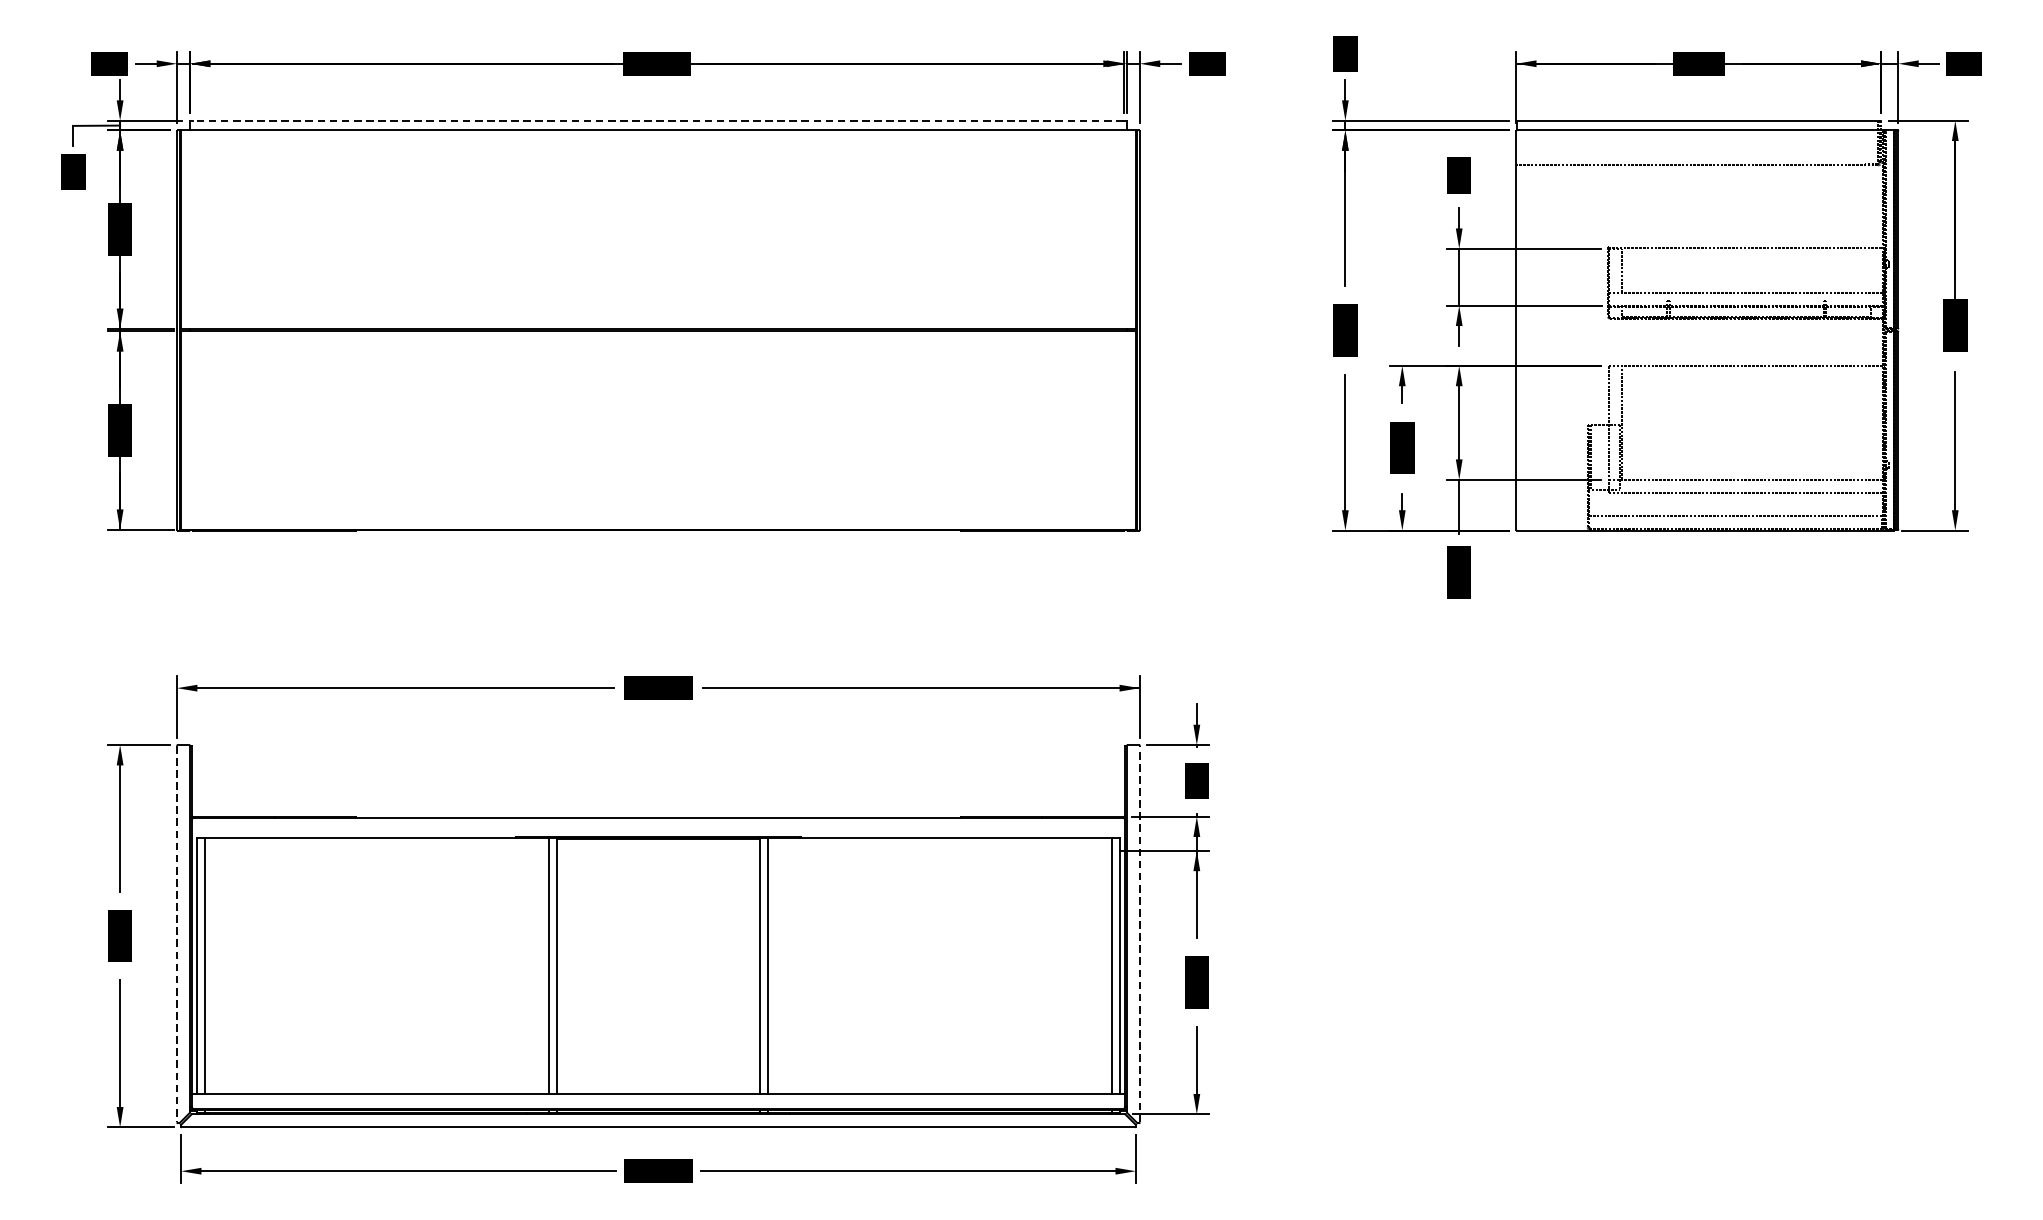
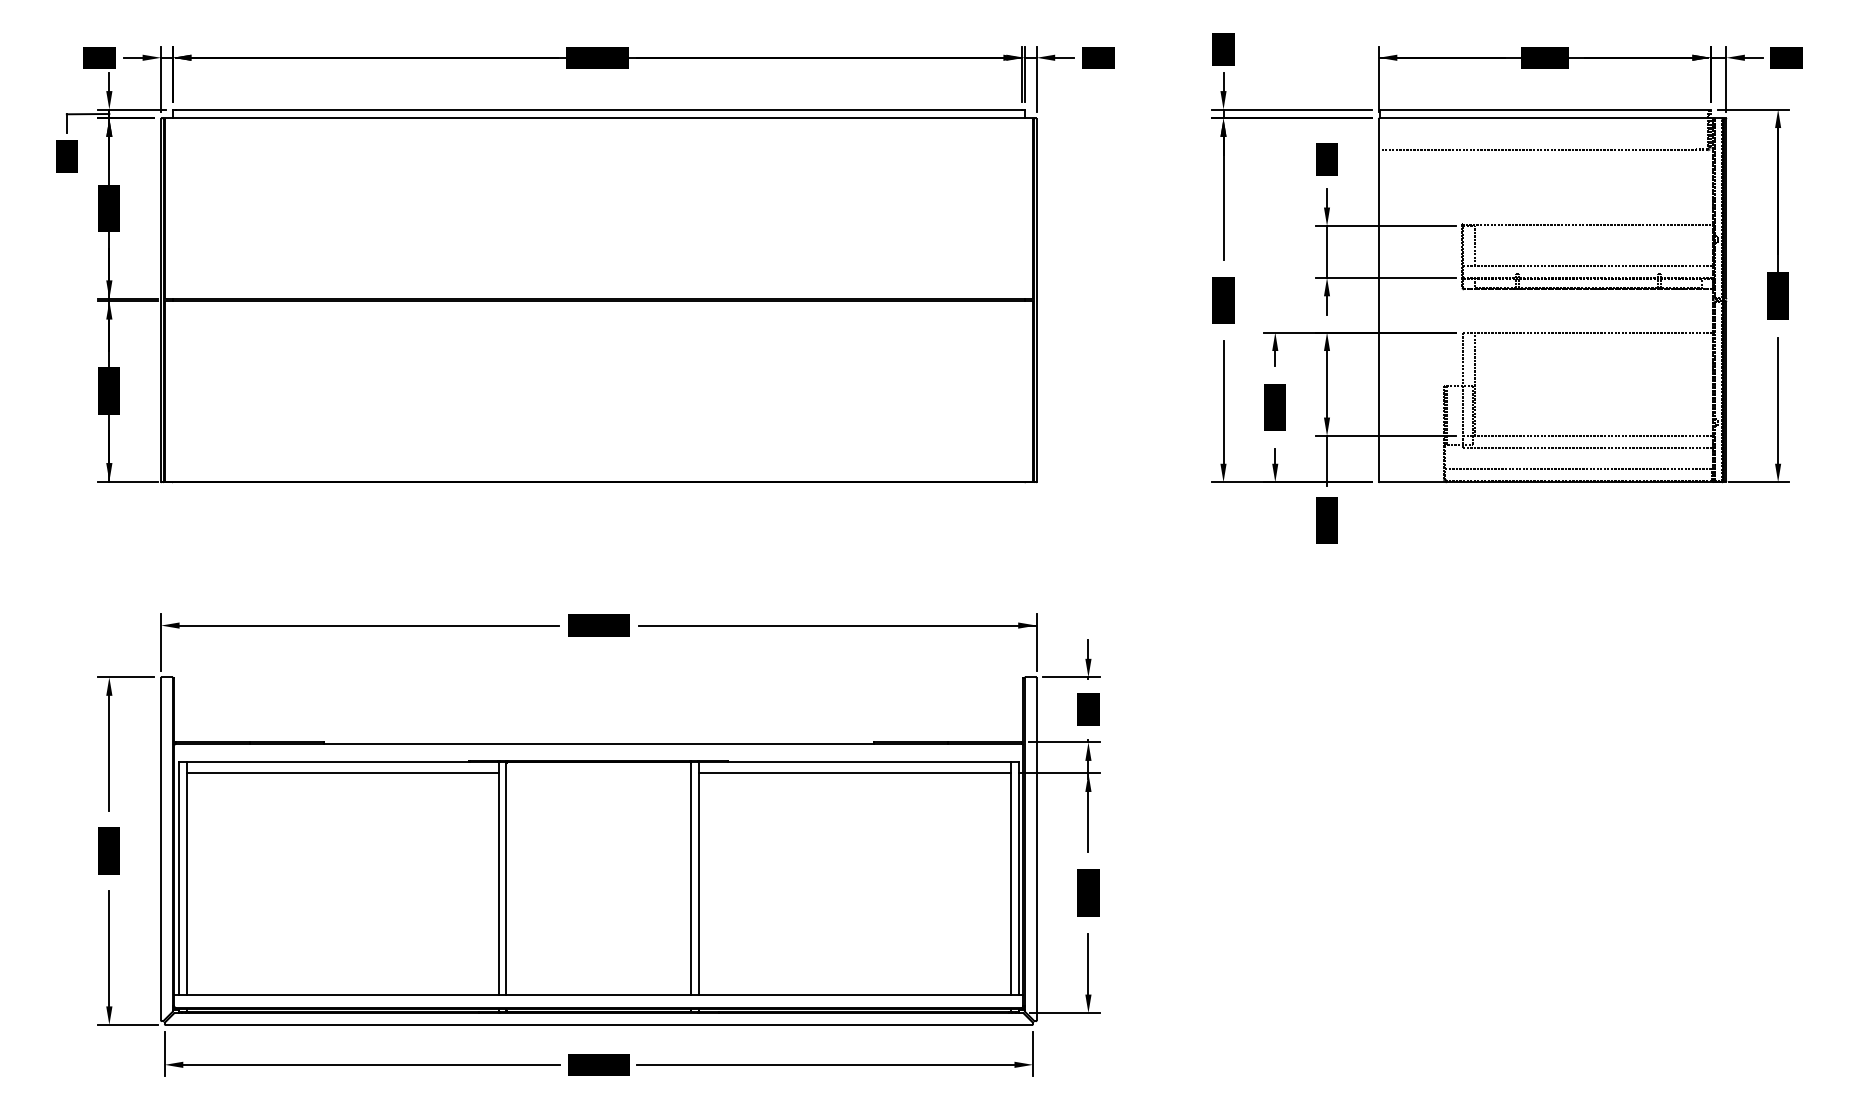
line: (658, 120) -> (598, 109), dashed -> solid
line: (376, 850) -> (342, 773), added
line: (939, 850) -> (854, 773), added
line: (1139, 933) -> (1036, 848), dashed -> solid
line: (177, 934) -> (161, 849), dashed -> solid

